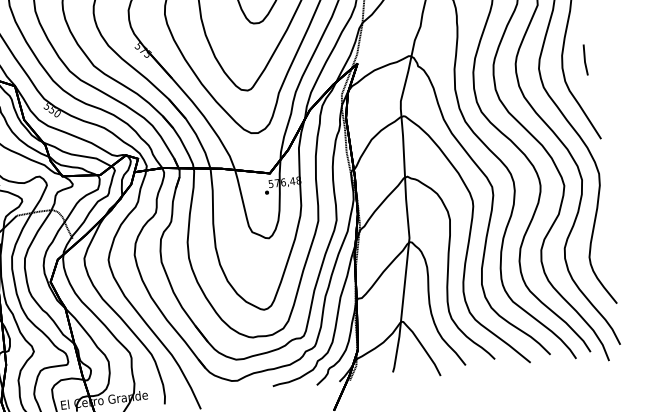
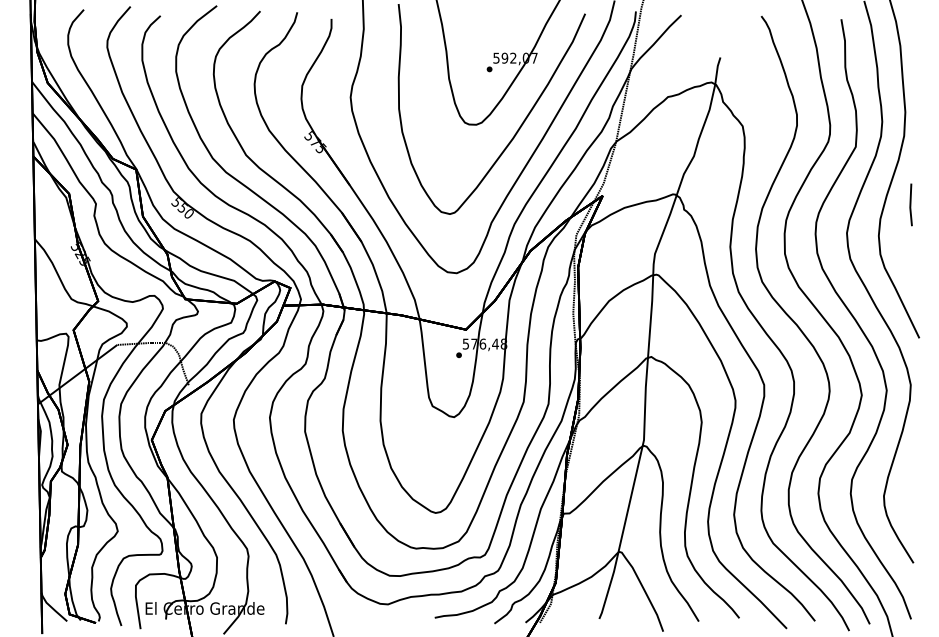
line: (584, 59) -> (910, 204), moved

